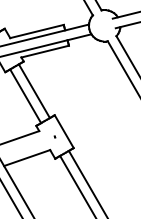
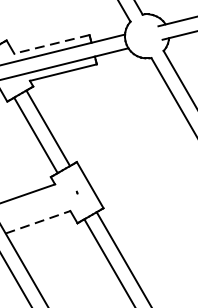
line: (37, 31) -> (52, 44), solid -> dashed
line: (27, 157) -> (38, 221), solid -> dashed

